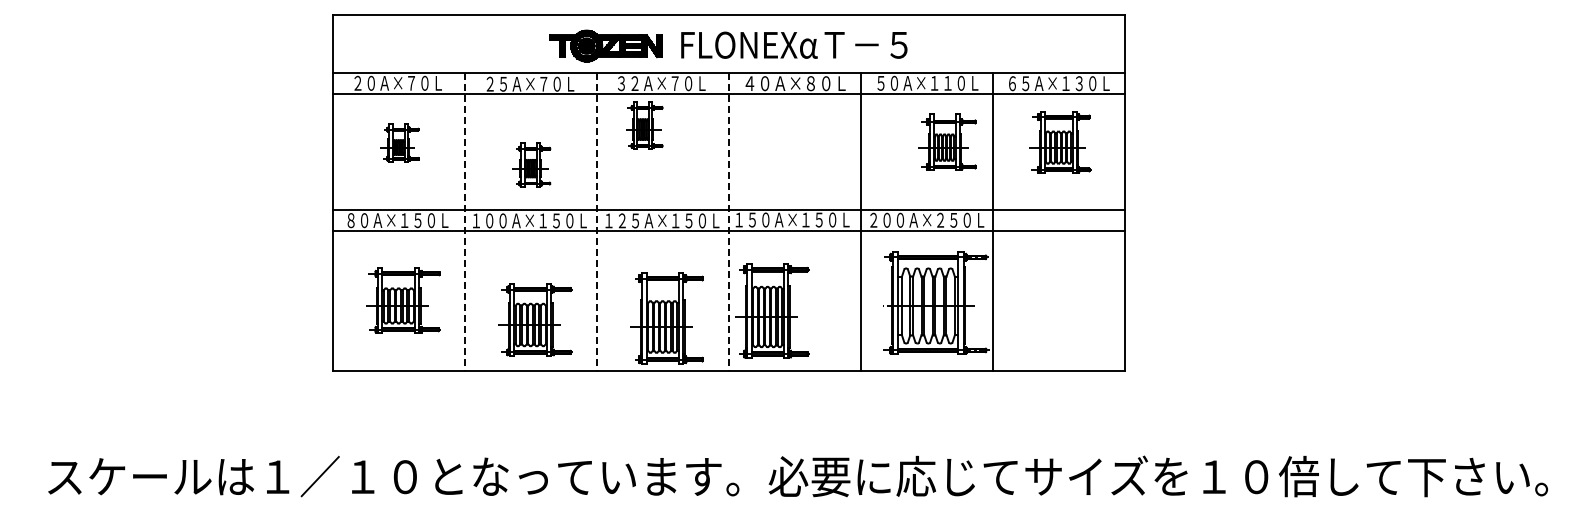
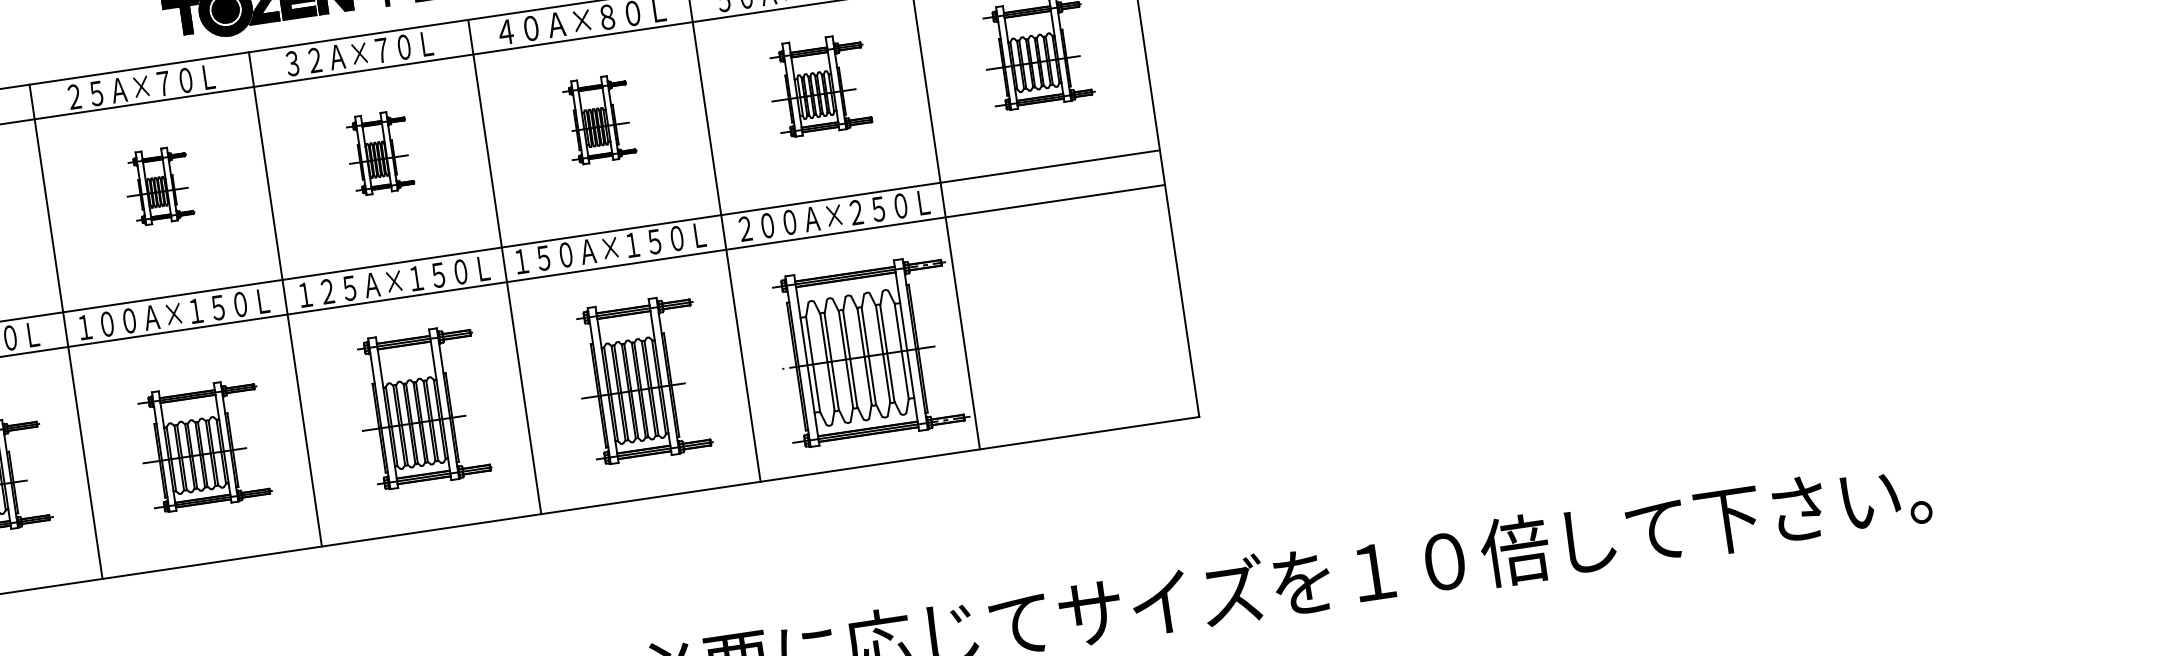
part: (644, 125) -> (378, 152), moved
part: (947, 141) -> (818, 84), moved
part: (796, 142) -> (598, 118), added
part: (531, 164) -> (157, 185), moved
line: (464, 221) -> (65, 331), dashed -> solid
line: (596, 221) -> (284, 298), dashed -> solid
line: (728, 221) -> (504, 266), dashed -> solid
part: (772, 310) -> (641, 378), moved
part: (666, 318) -> (419, 408), moved
part: (535, 319) -> (202, 445), moved

